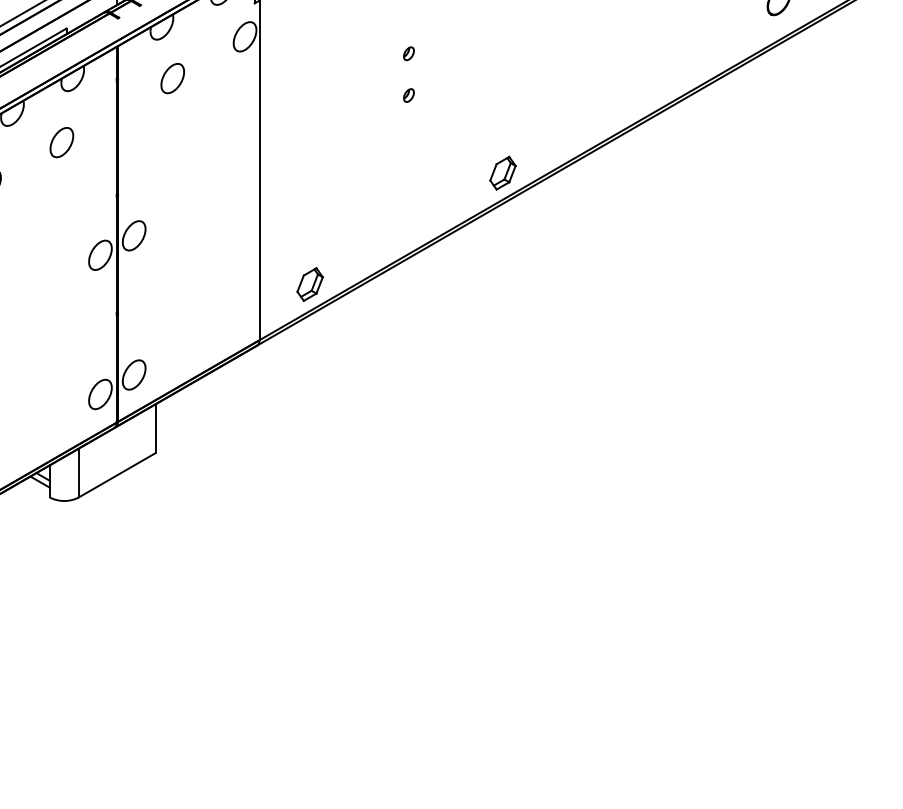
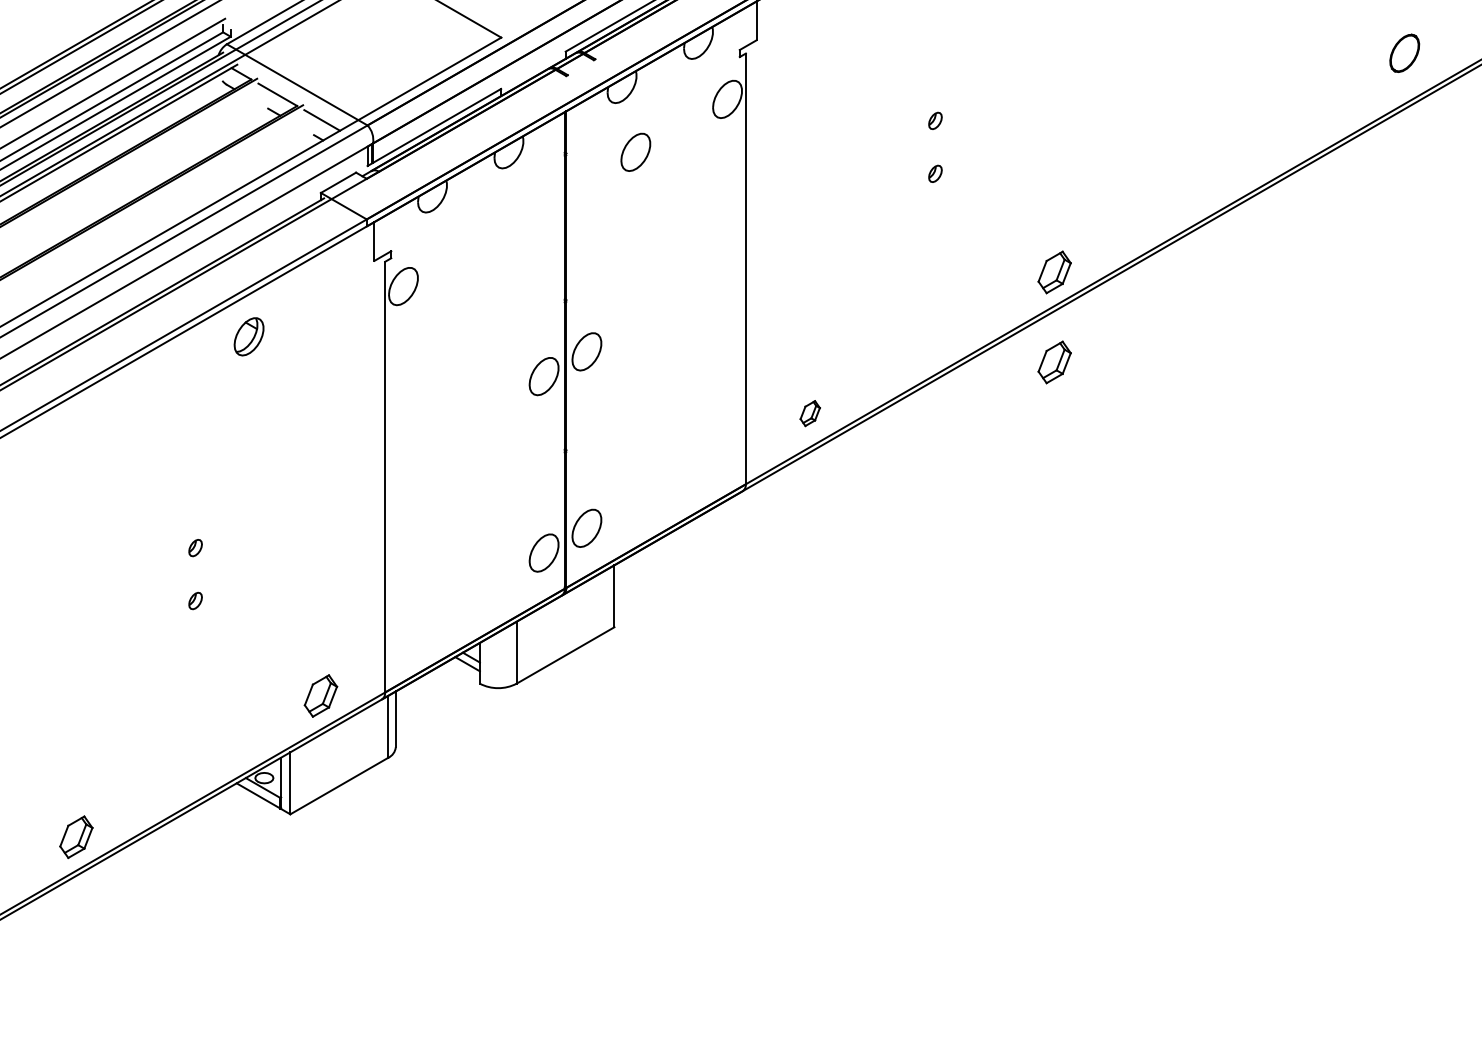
part: (61, 142) -> (494, 233), removed
part: (502, 244) -> (1054, 362), added
part: (310, 284) -> (810, 413), size x0.6

